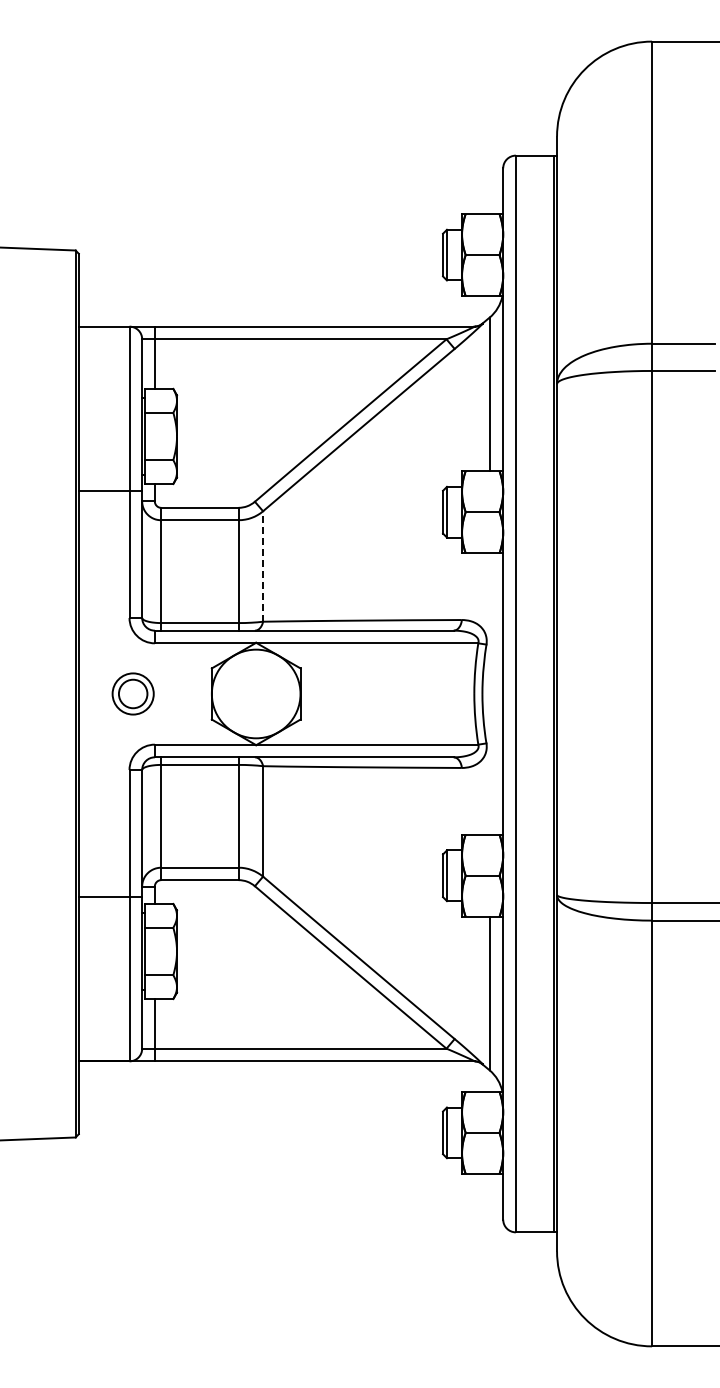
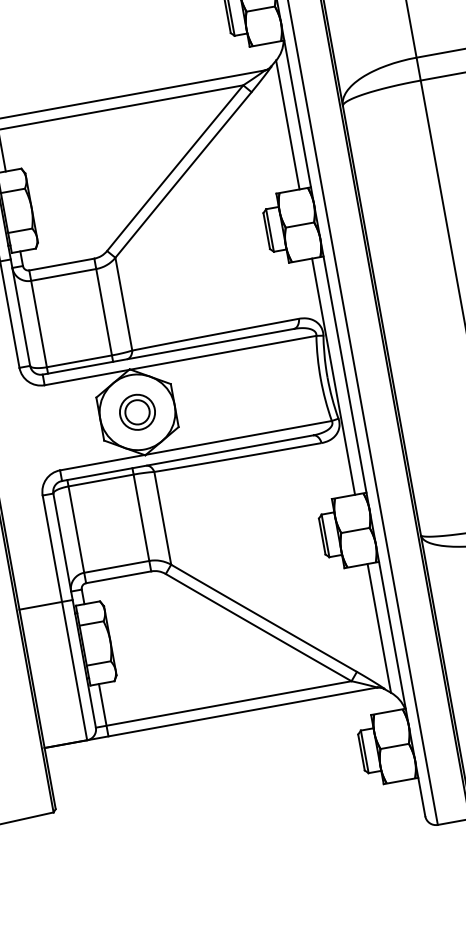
line: (263, 566) -> (124, 304), dashed -> solid
part: (132, 693) -> (136, 412), moved
line: (489, 693) -> (333, 376), added

